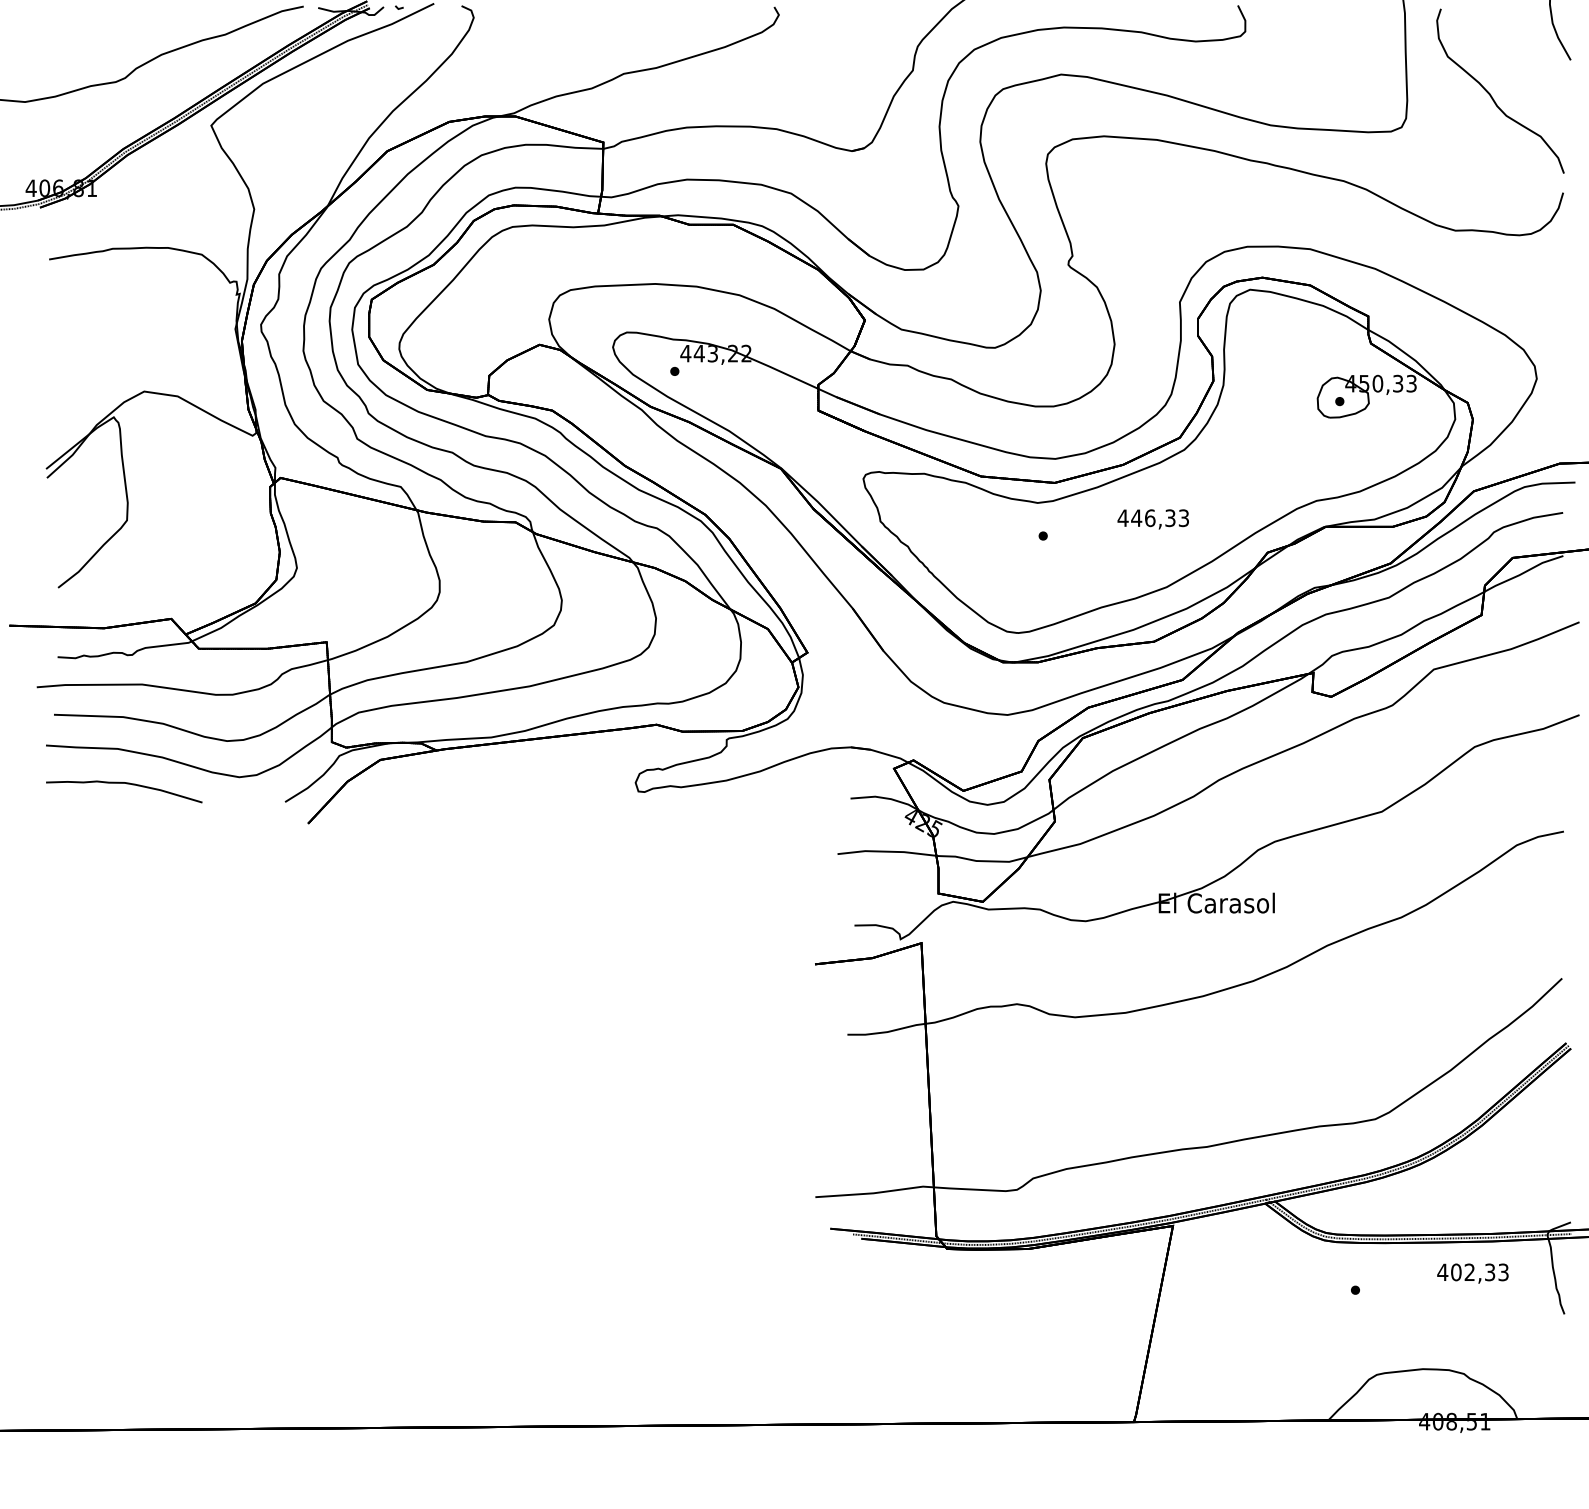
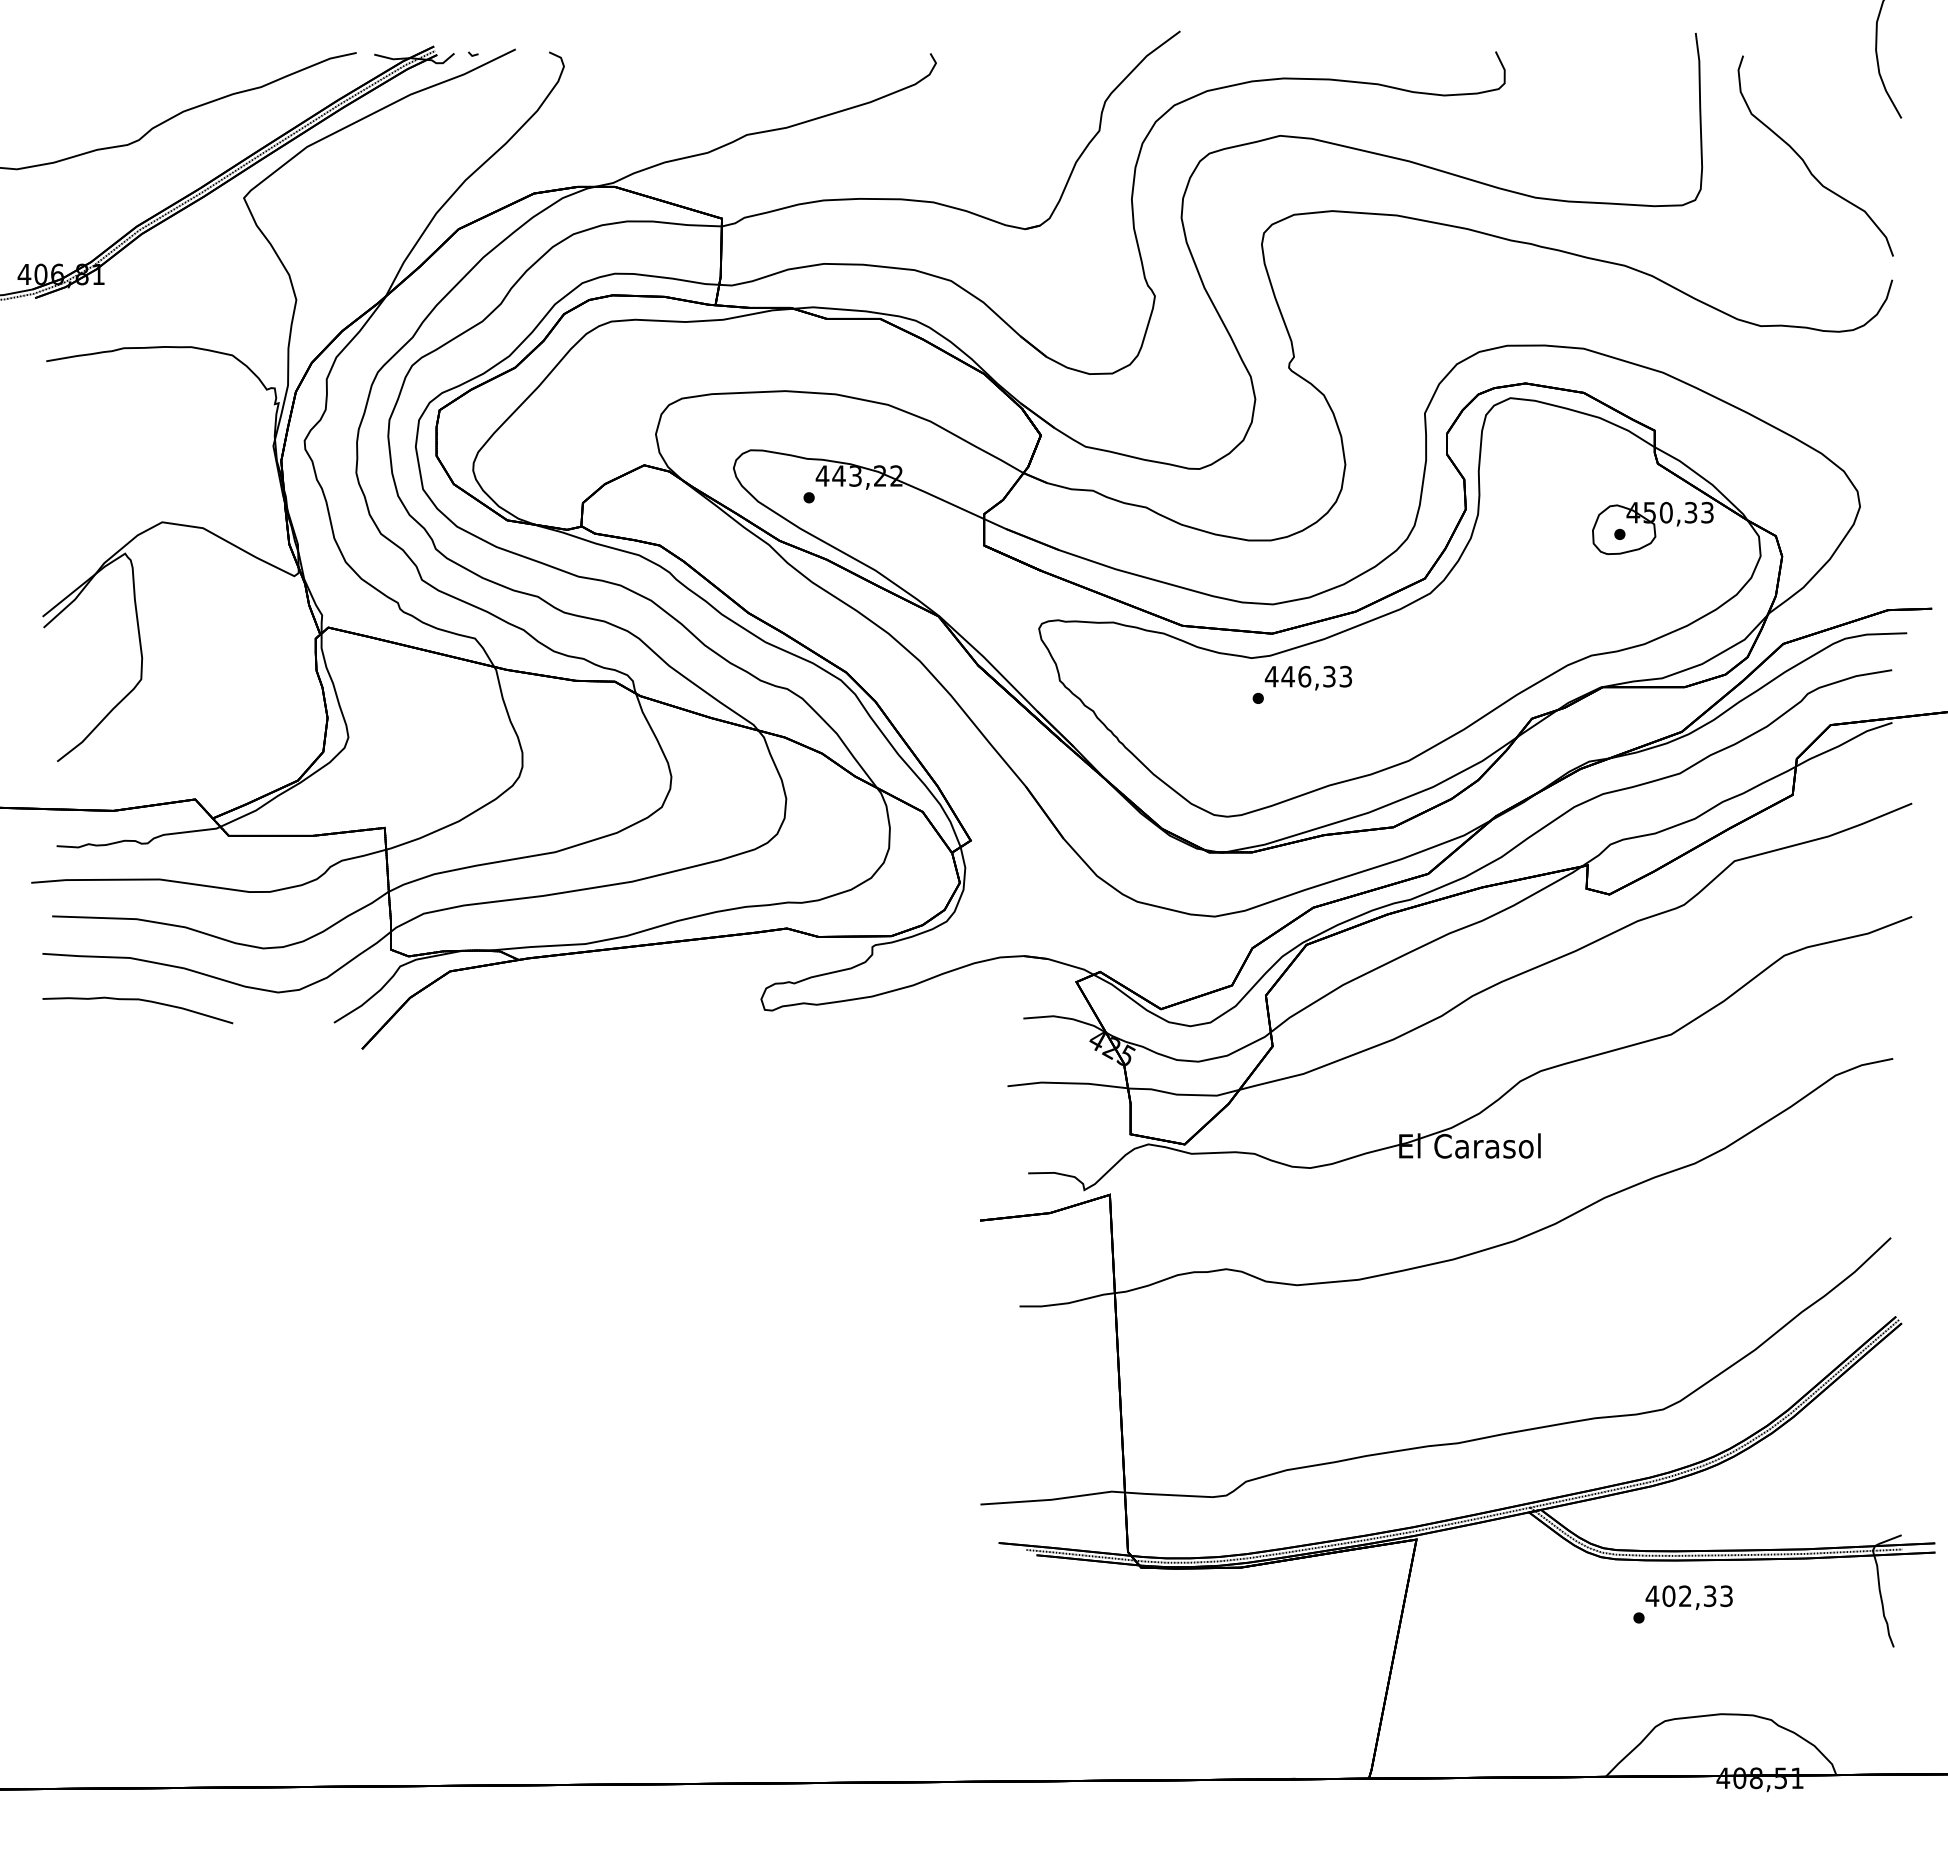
text: (1152, 518) -> (1307, 677), moved
text: (1472, 1273) -> (1688, 1597), moved

